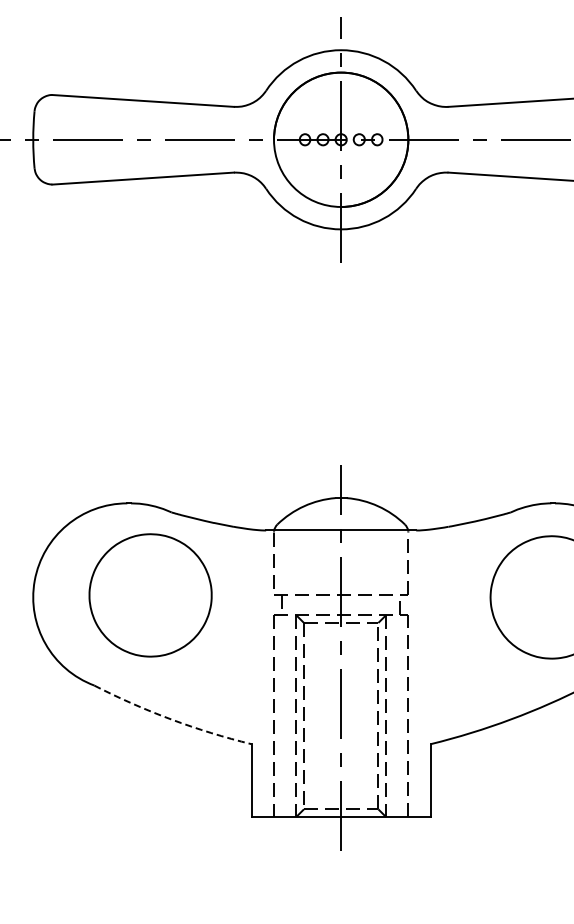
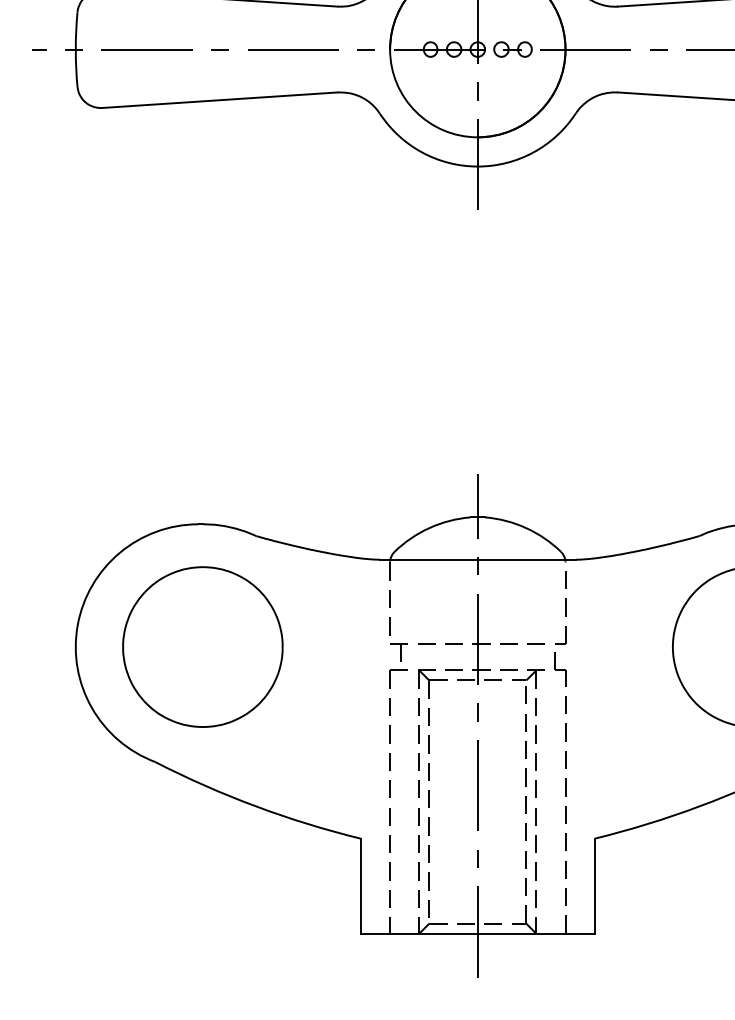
part: (150, 595) -> (202, 647), moved
arc: (171, 719) -> (256, 806), dashed -> solid

